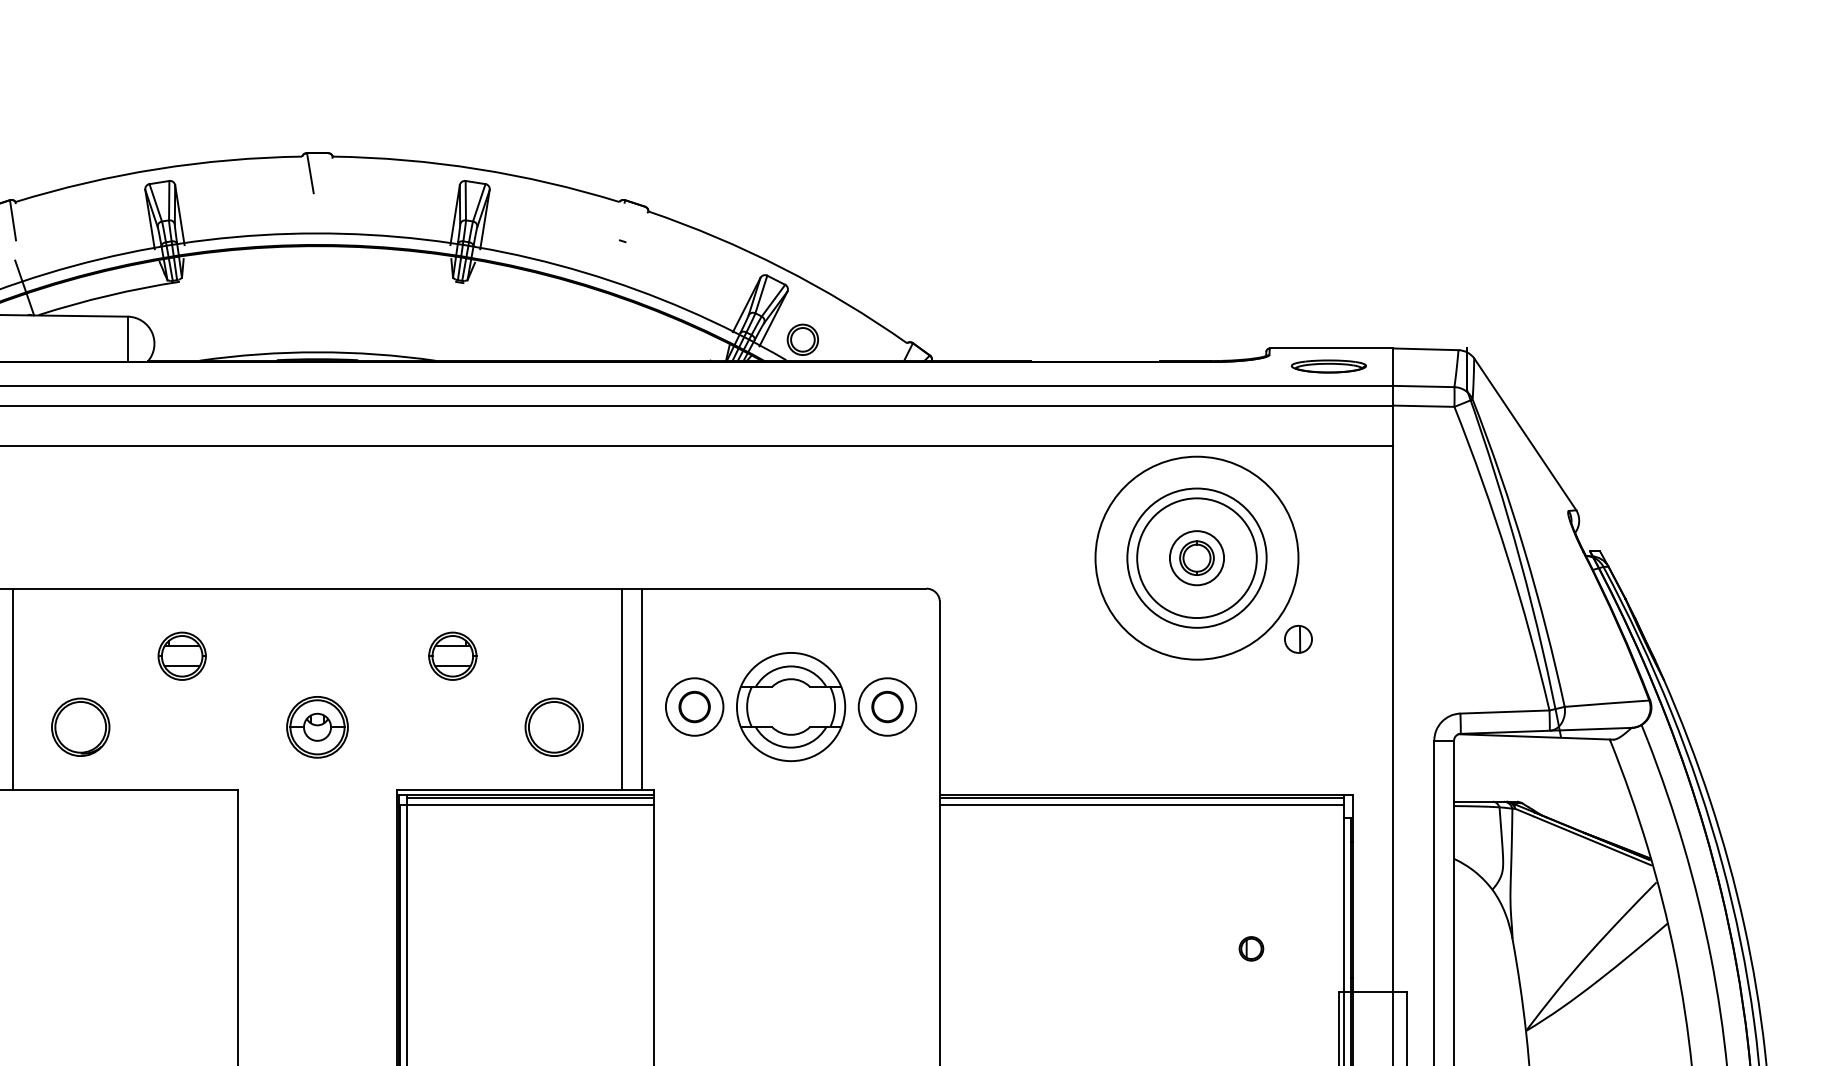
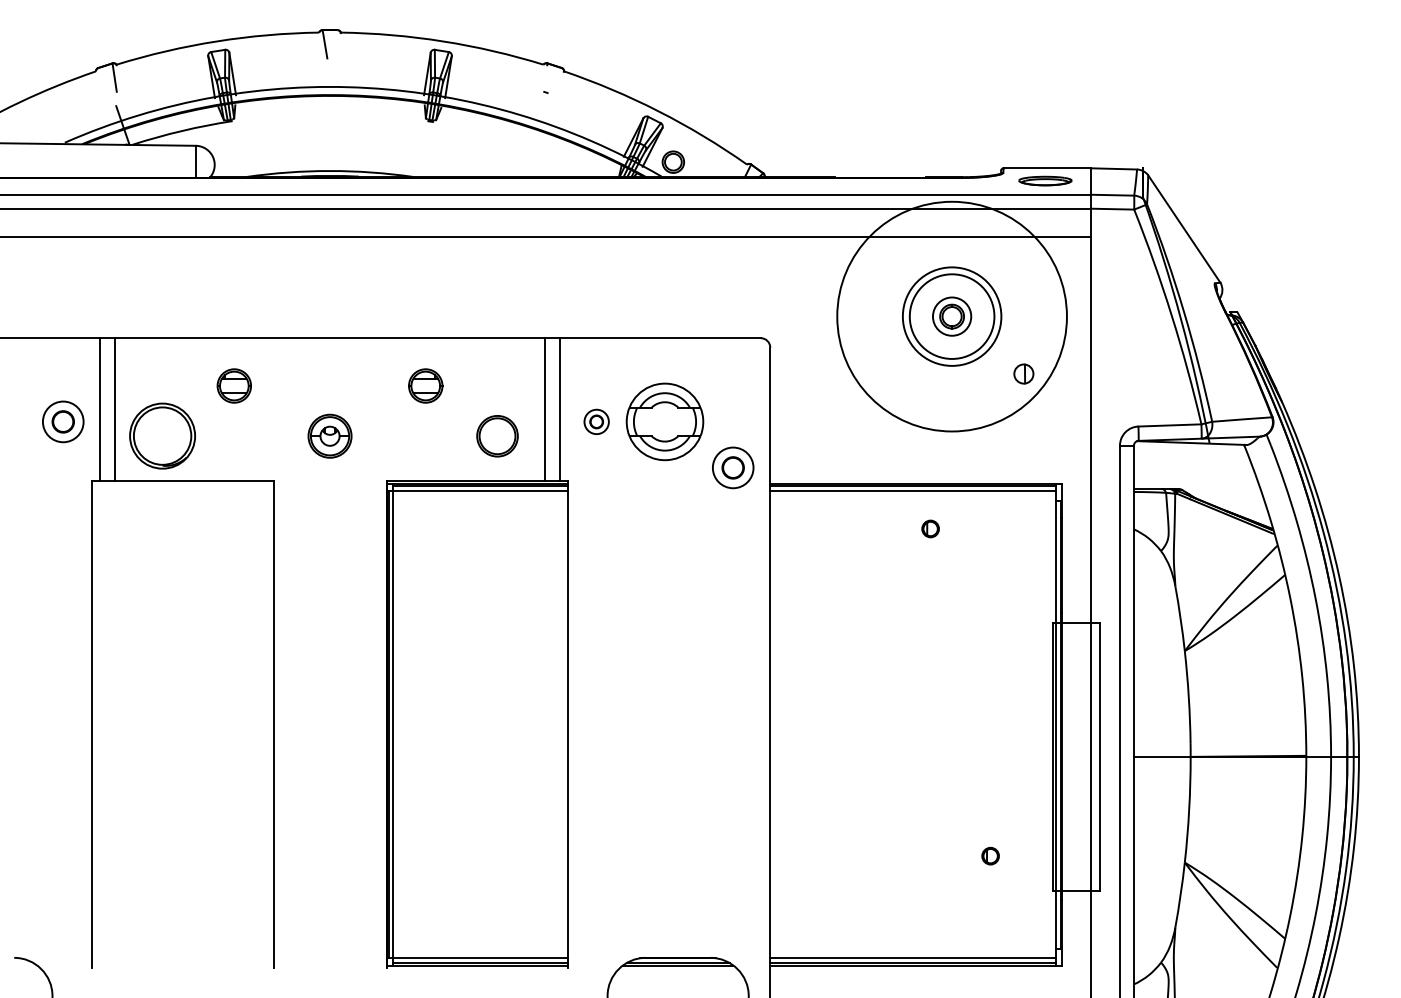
circle: (1196, 557) -> (951, 316), size x1.6
part: (694, 706) -> (596, 421), size x0.6
part: (887, 706) -> (733, 467), moved
part: (80, 727) -> (162, 436), size x1.6
part: (1251, 948) -> (930, 528), moved

